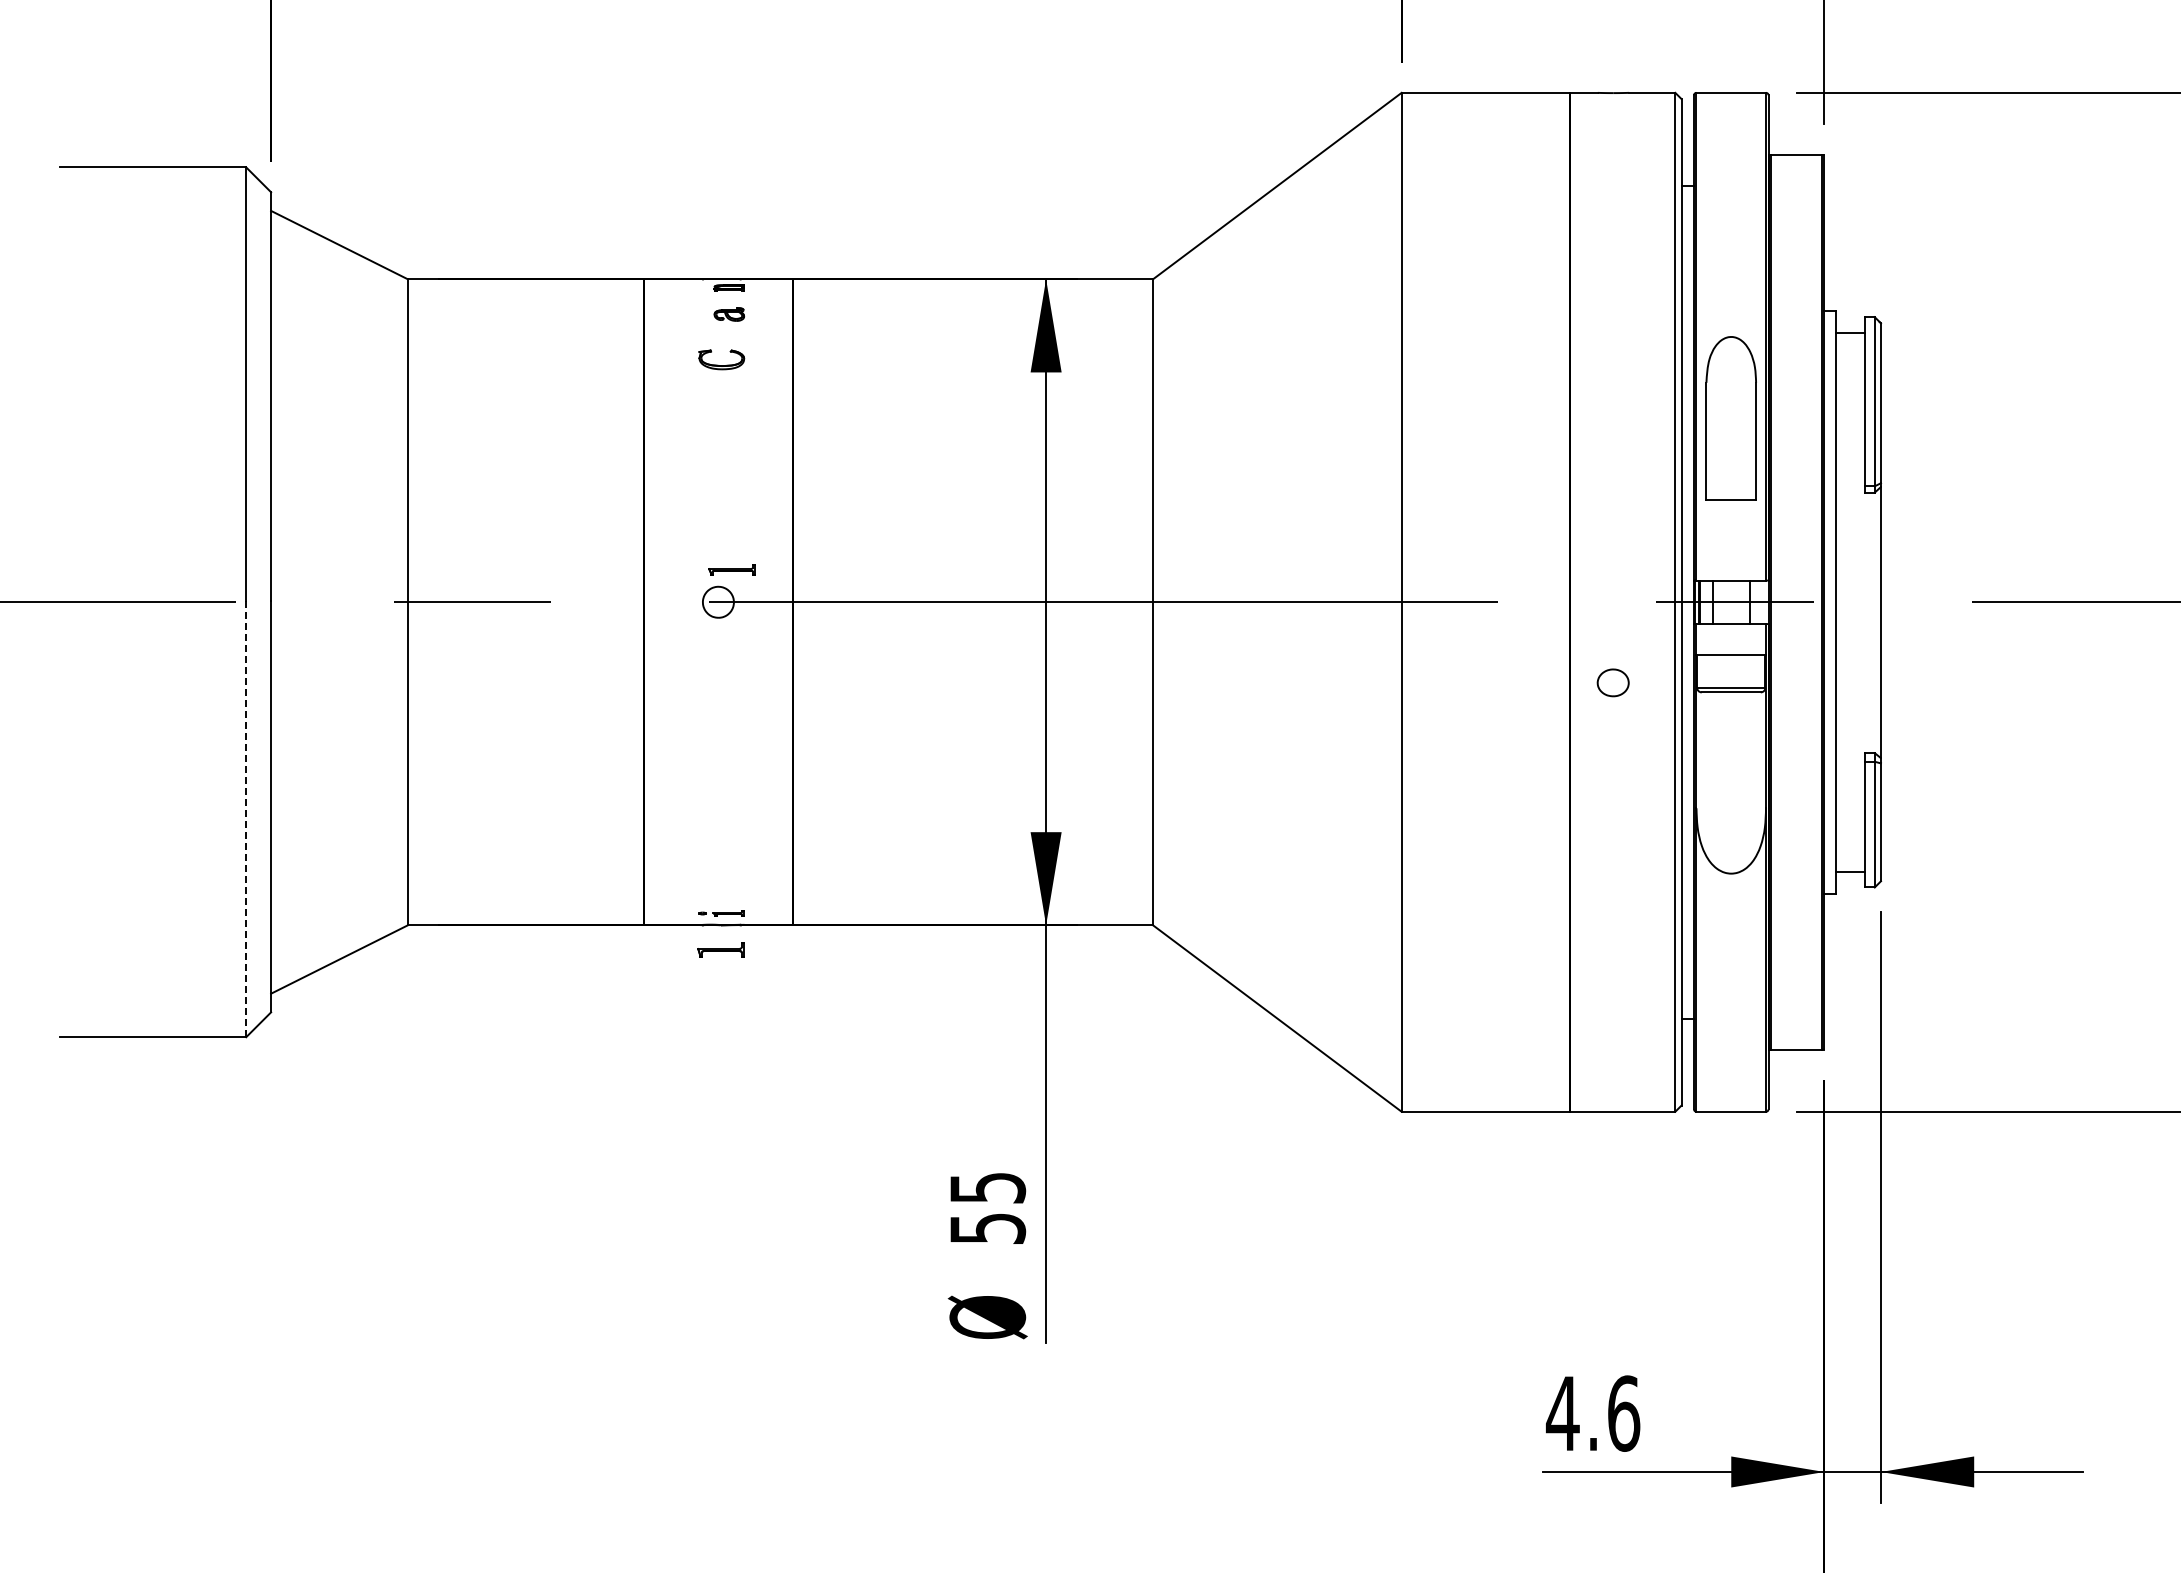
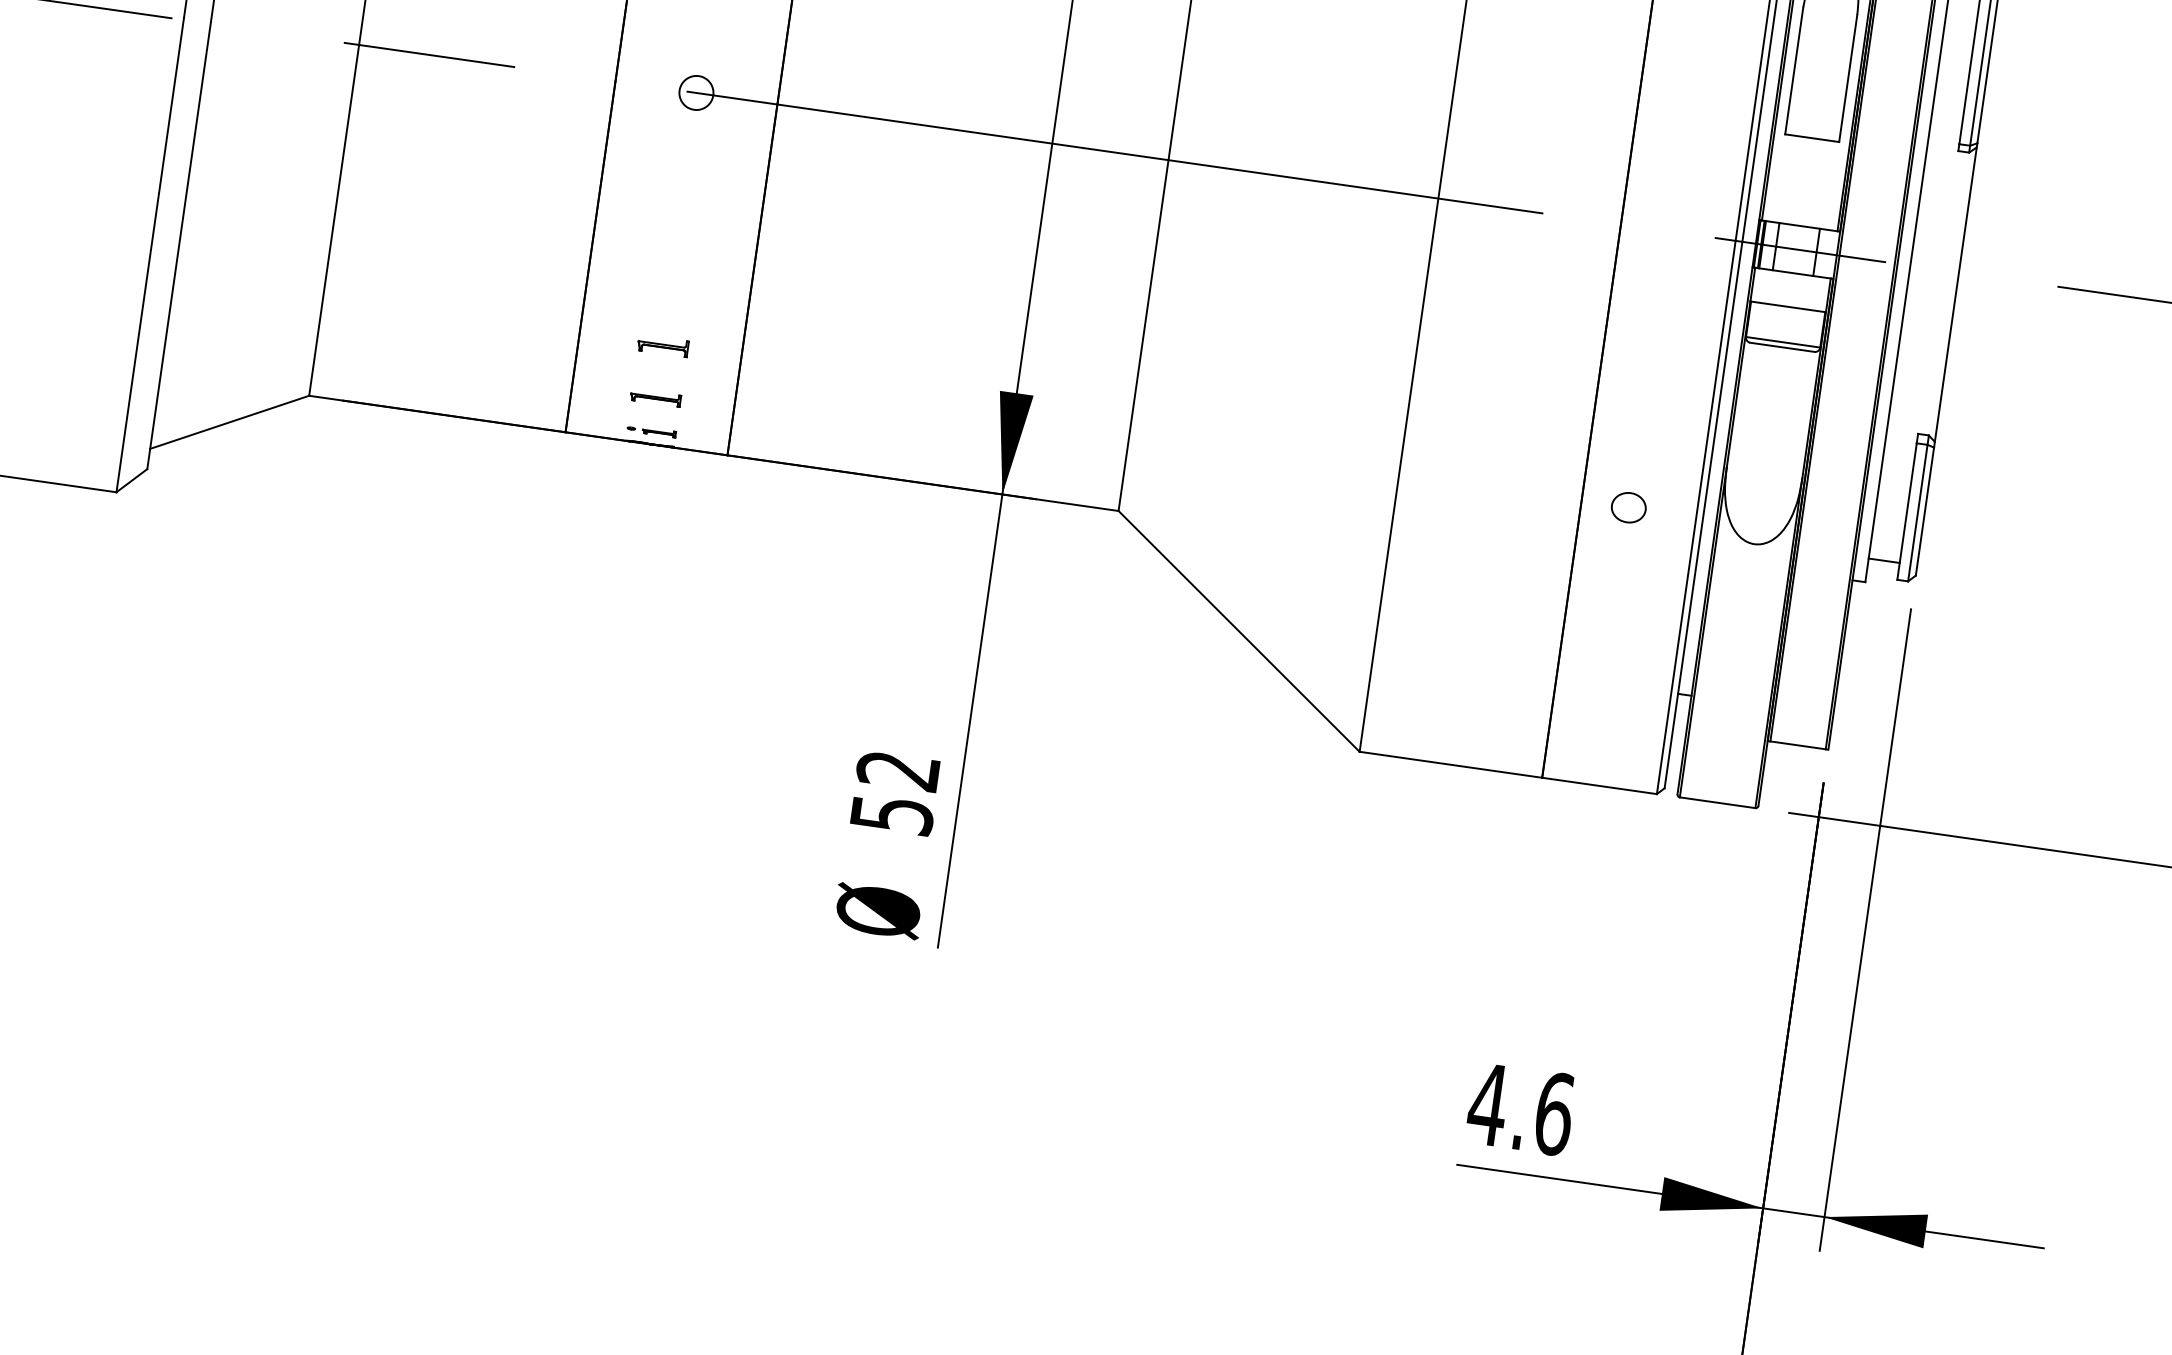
part: (731, 569) -> (655, 397), moved
part: (1612, 682) -> (1628, 507), moved
line: (246, 818) -> (150, 254), dashed -> solid
part: (720, 949) -> (662, 345), moved
text: (987, 1188) -> (898, 771), 55 -> 52

